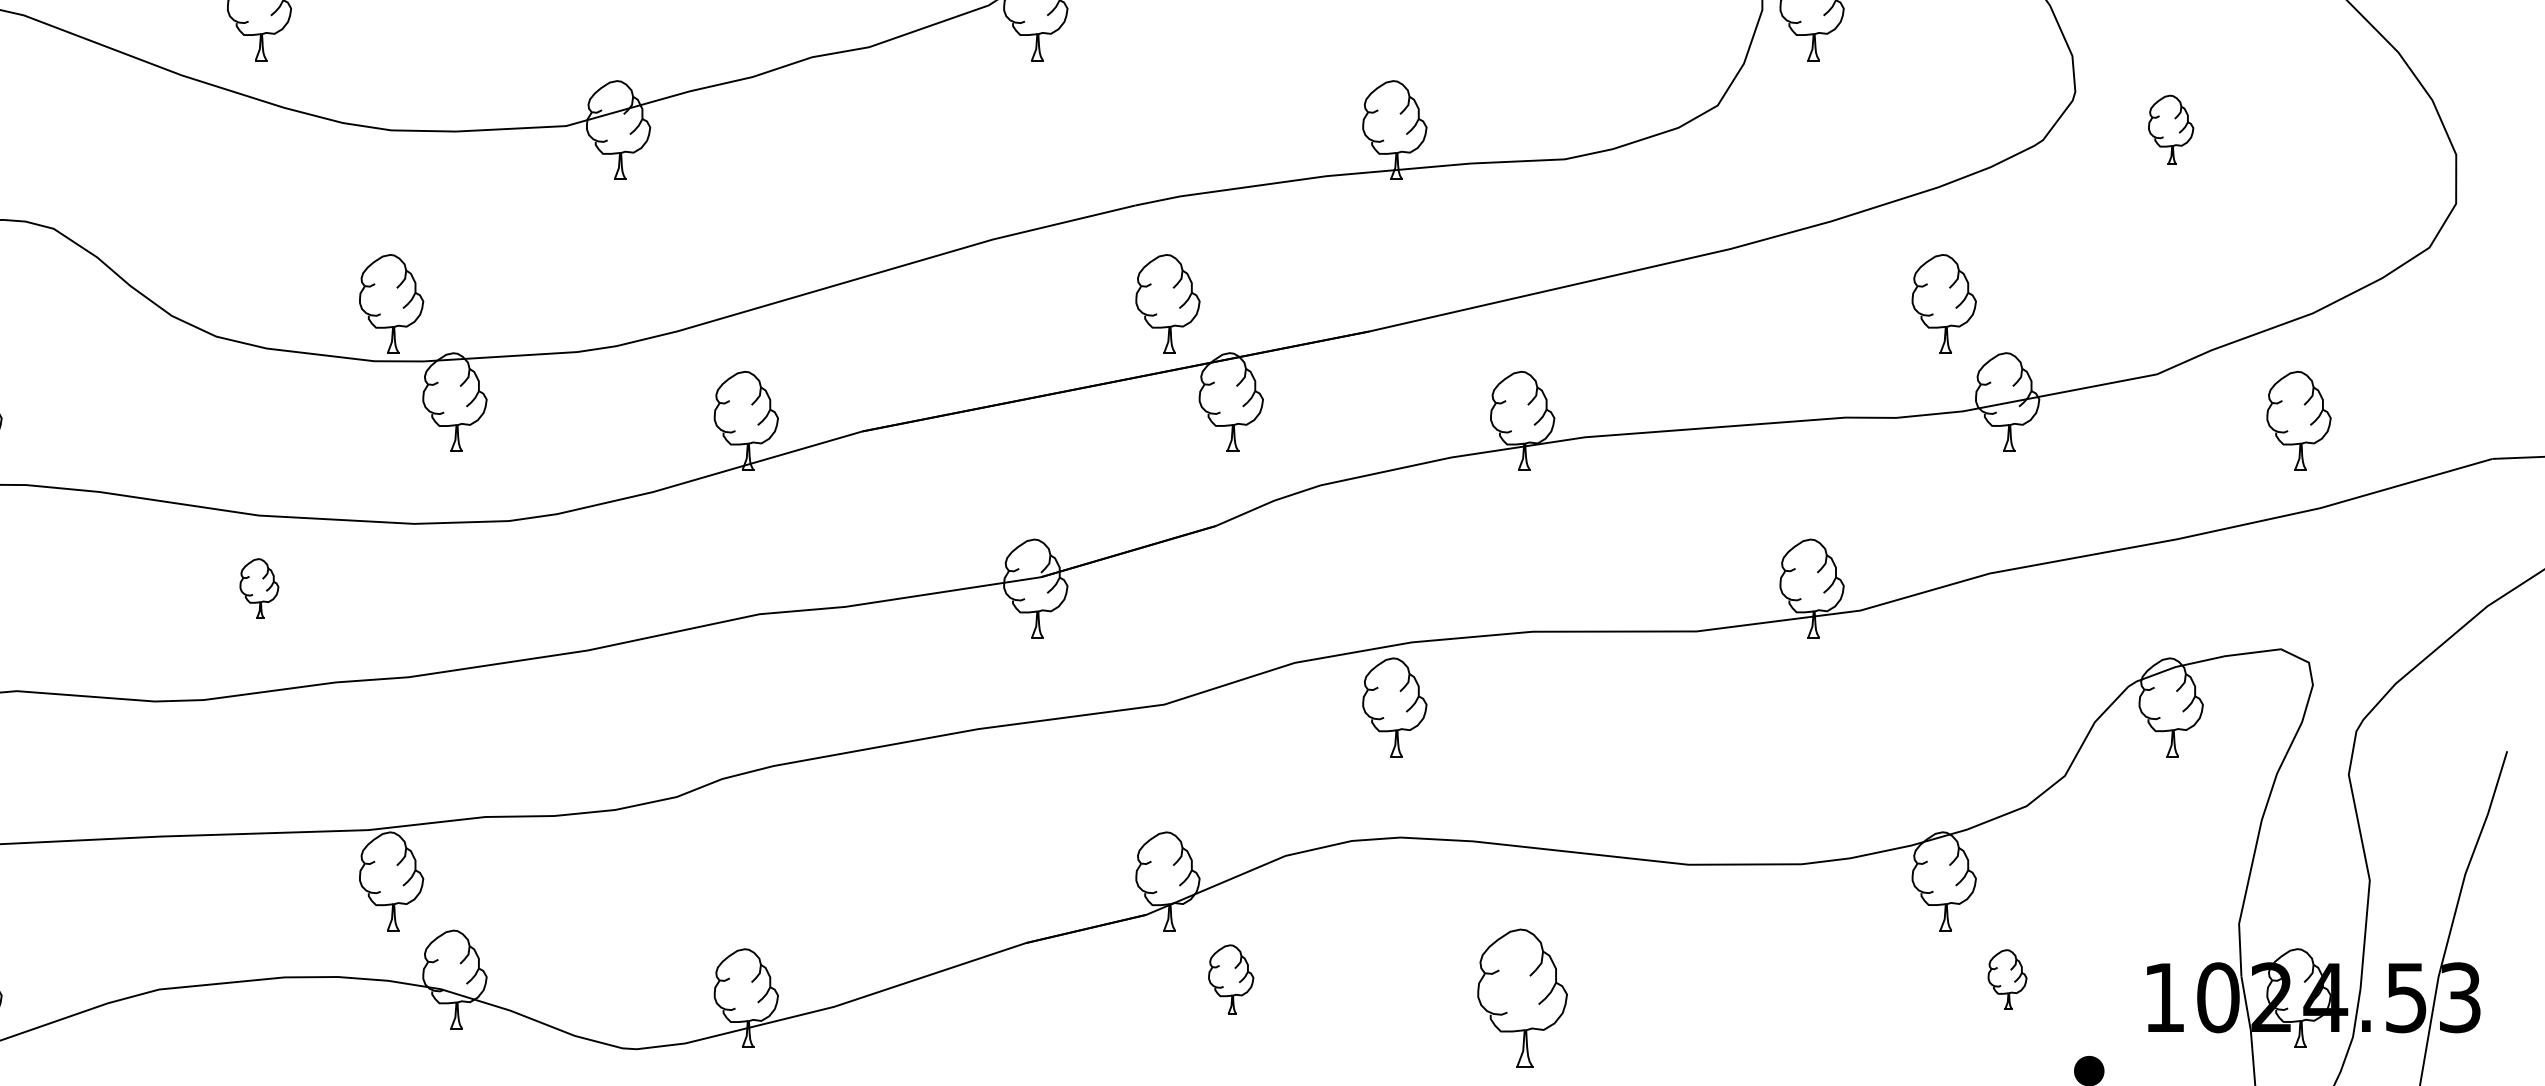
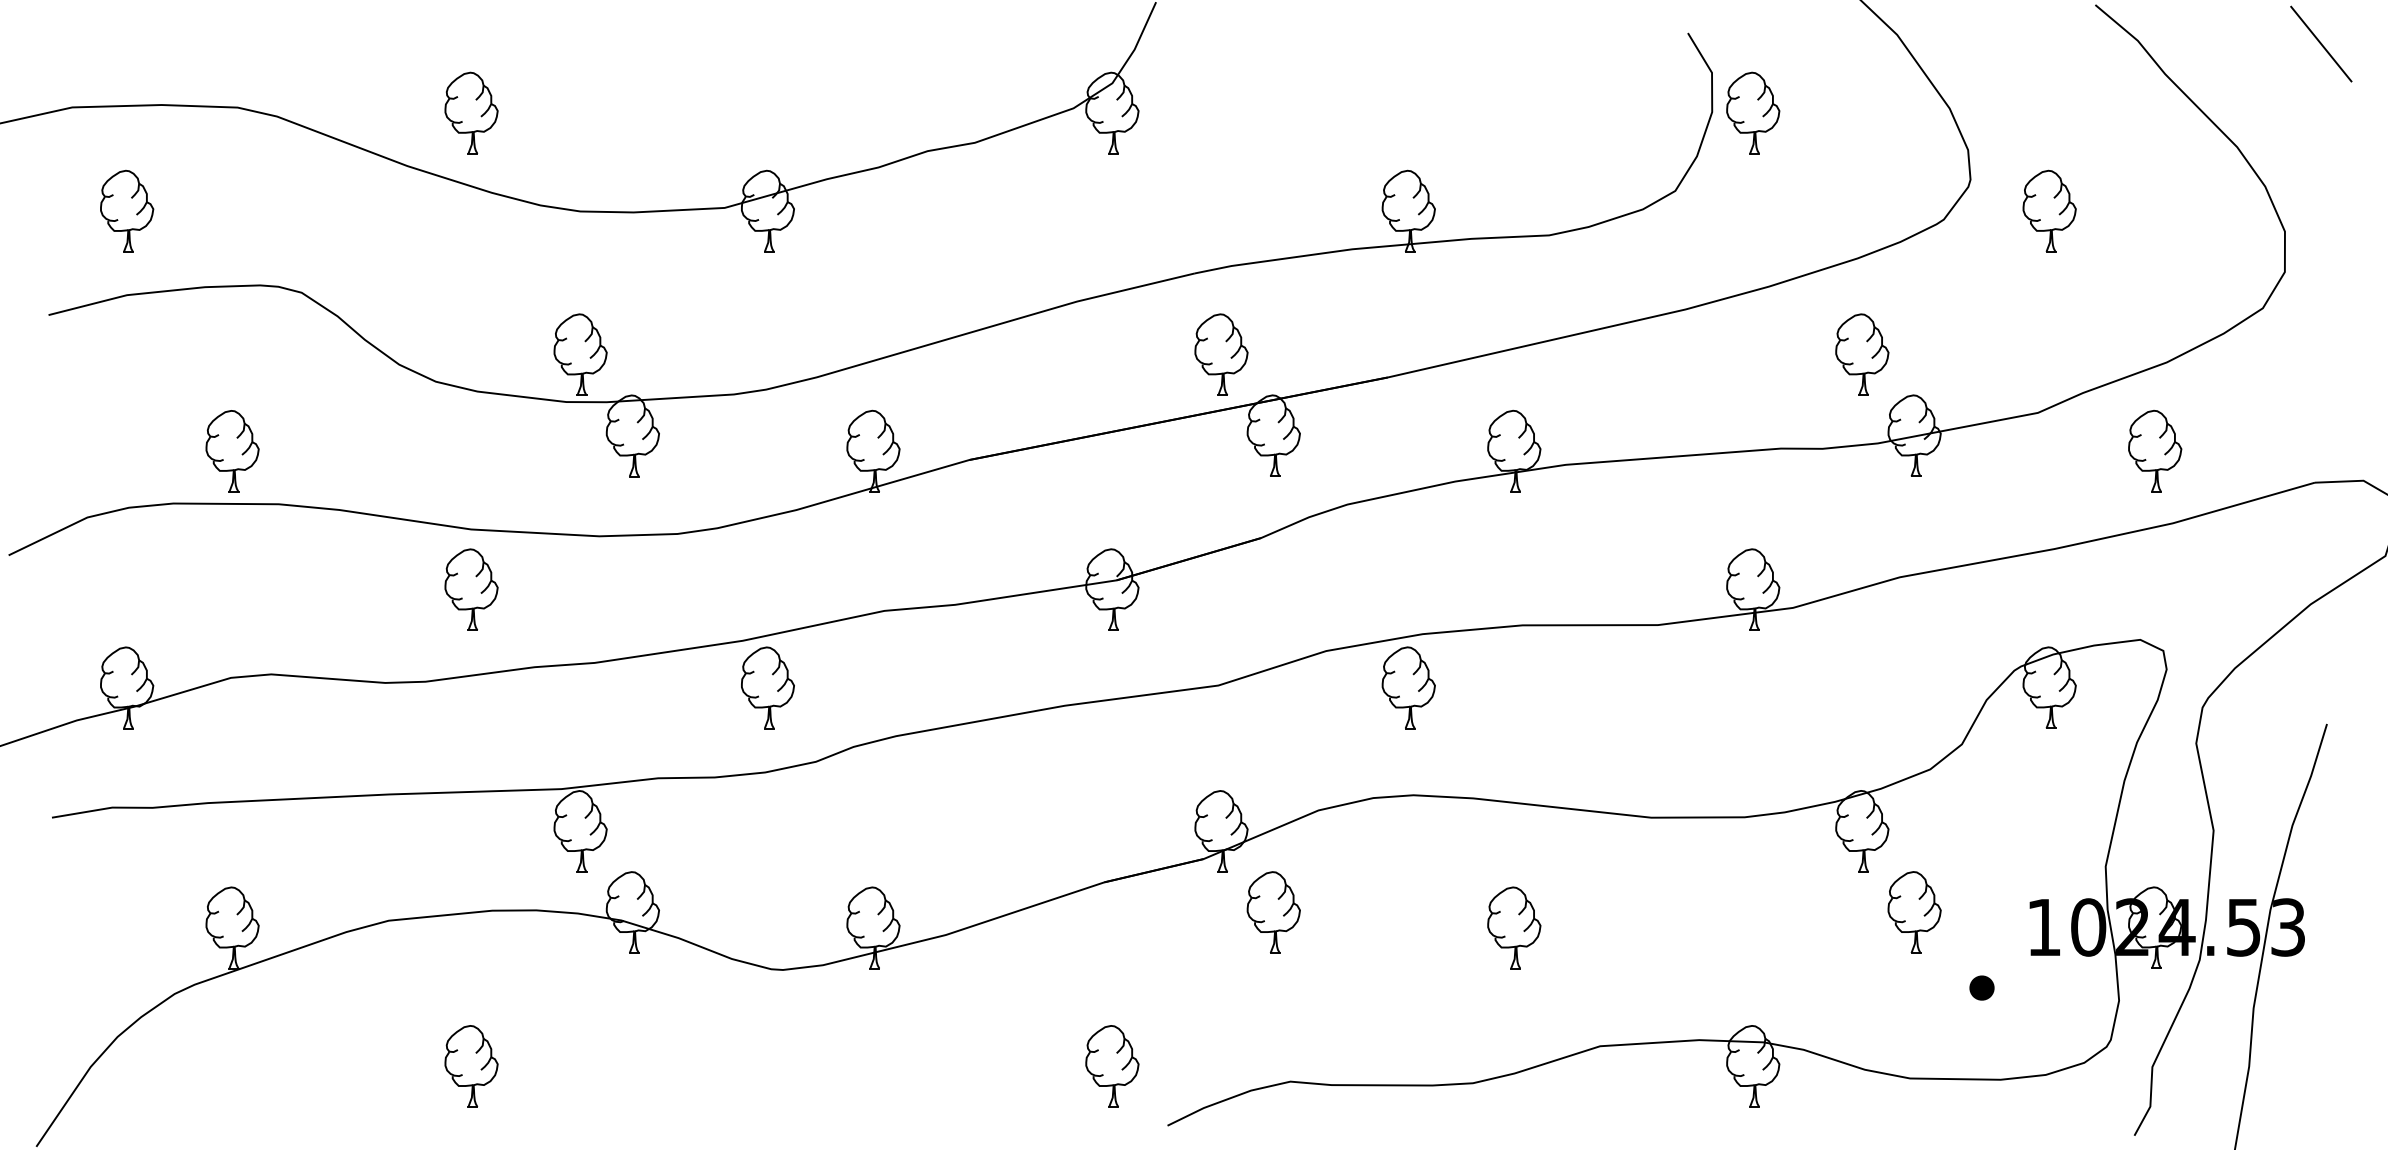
part: (2170, 129) -> (2049, 210), size x1.43
part: (259, 588) -> (471, 589), size x1.67
part: (617, 707) -> (767, 687), added
part: (1230, 979) -> (1273, 912), size x1.43
part: (2007, 979) -> (1914, 912), size x1.67
part: (1522, 997) -> (1514, 927), size x0.71

